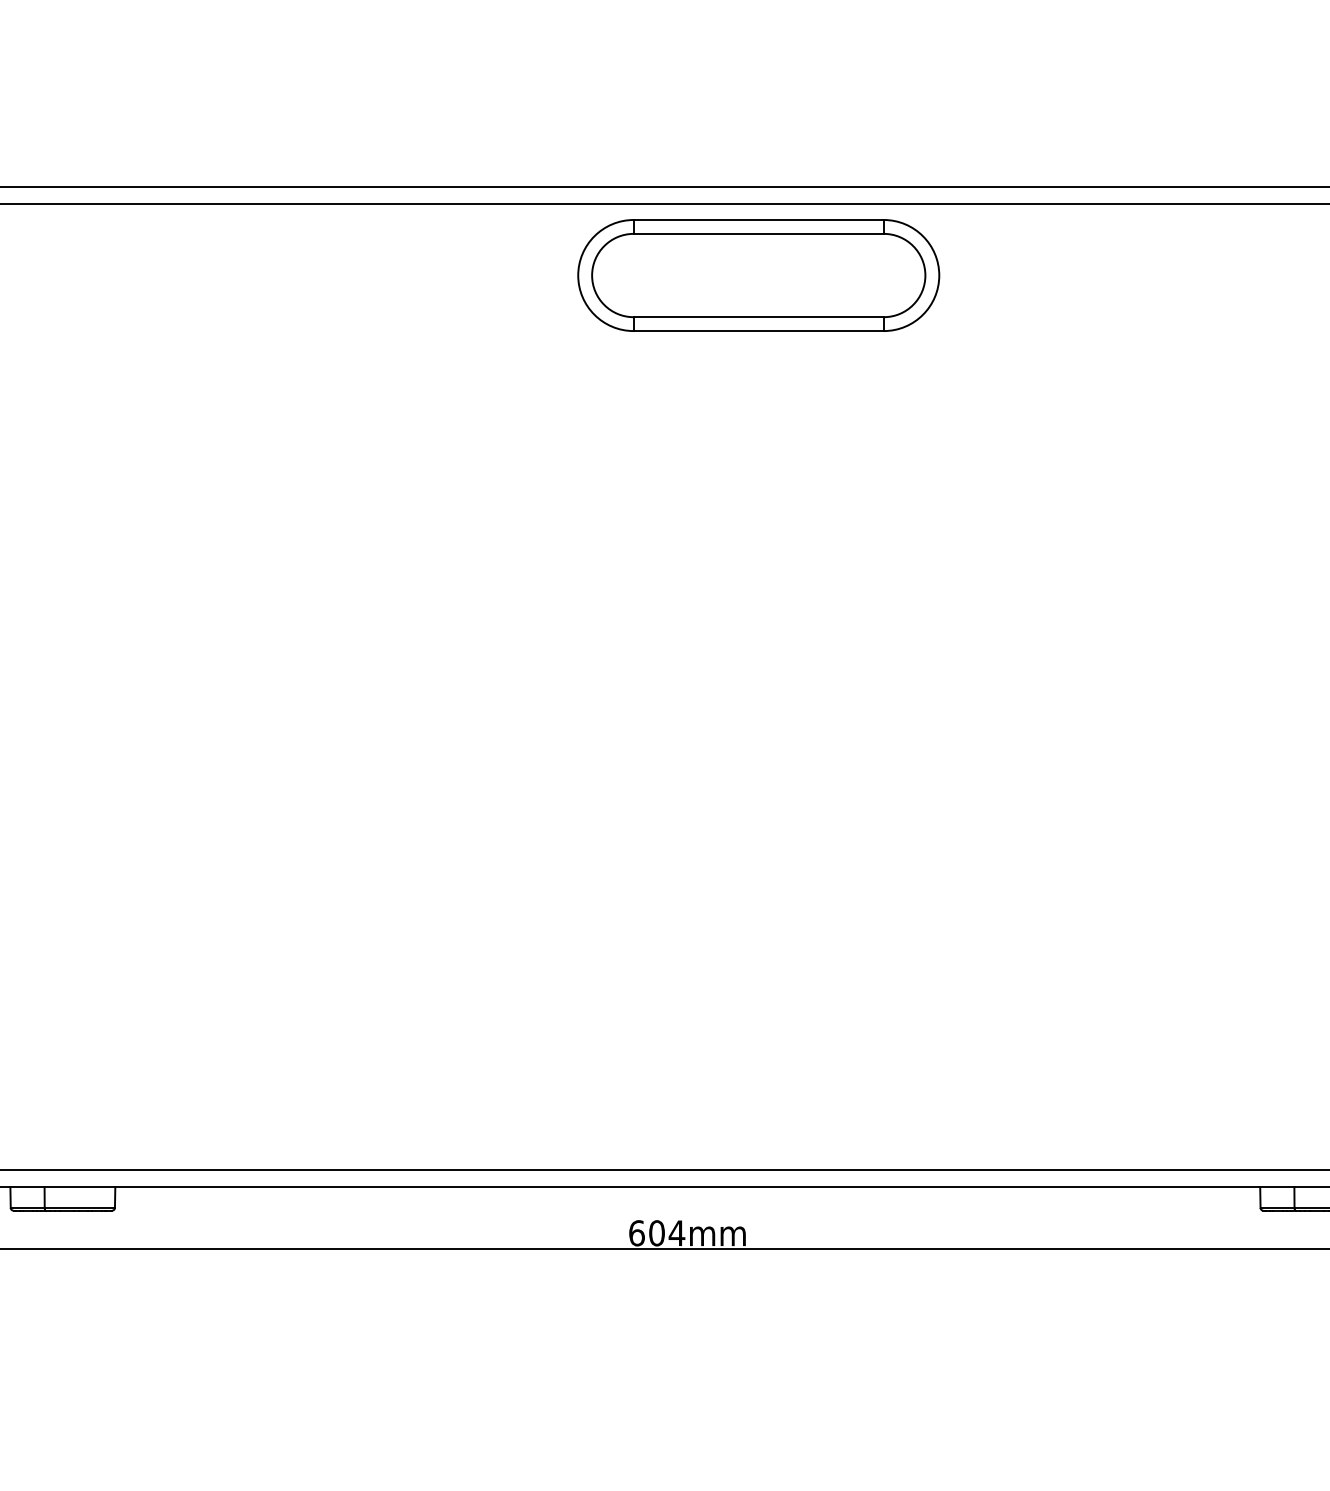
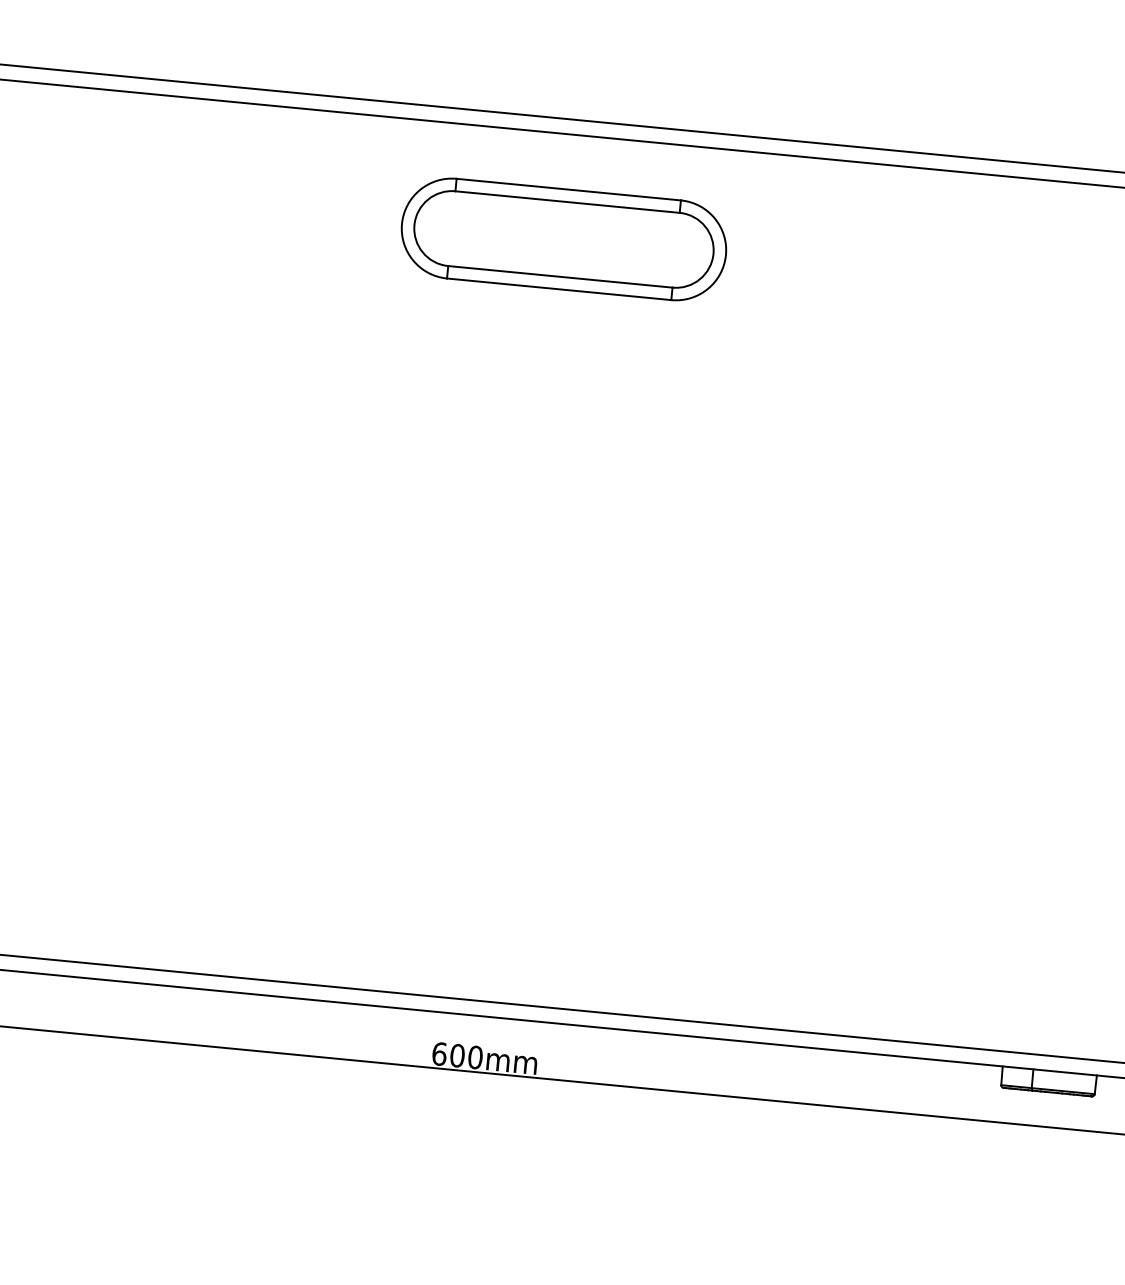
part: (758, 275) -> (563, 239), moved
text: (676, 1233) -> (475, 1057), 604mm -> 600mm

